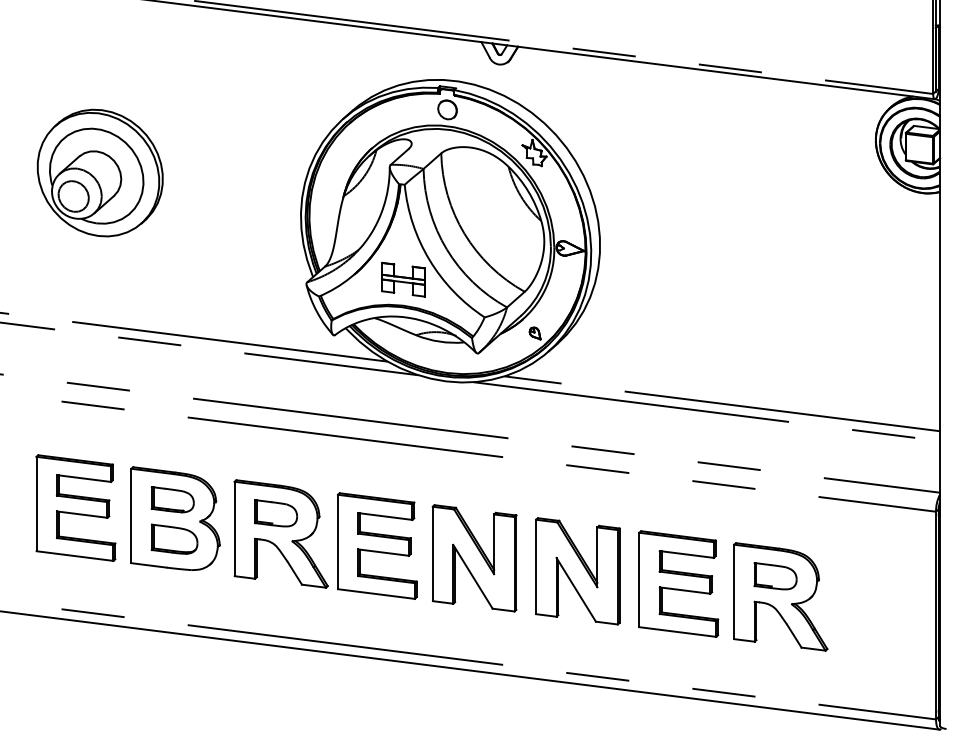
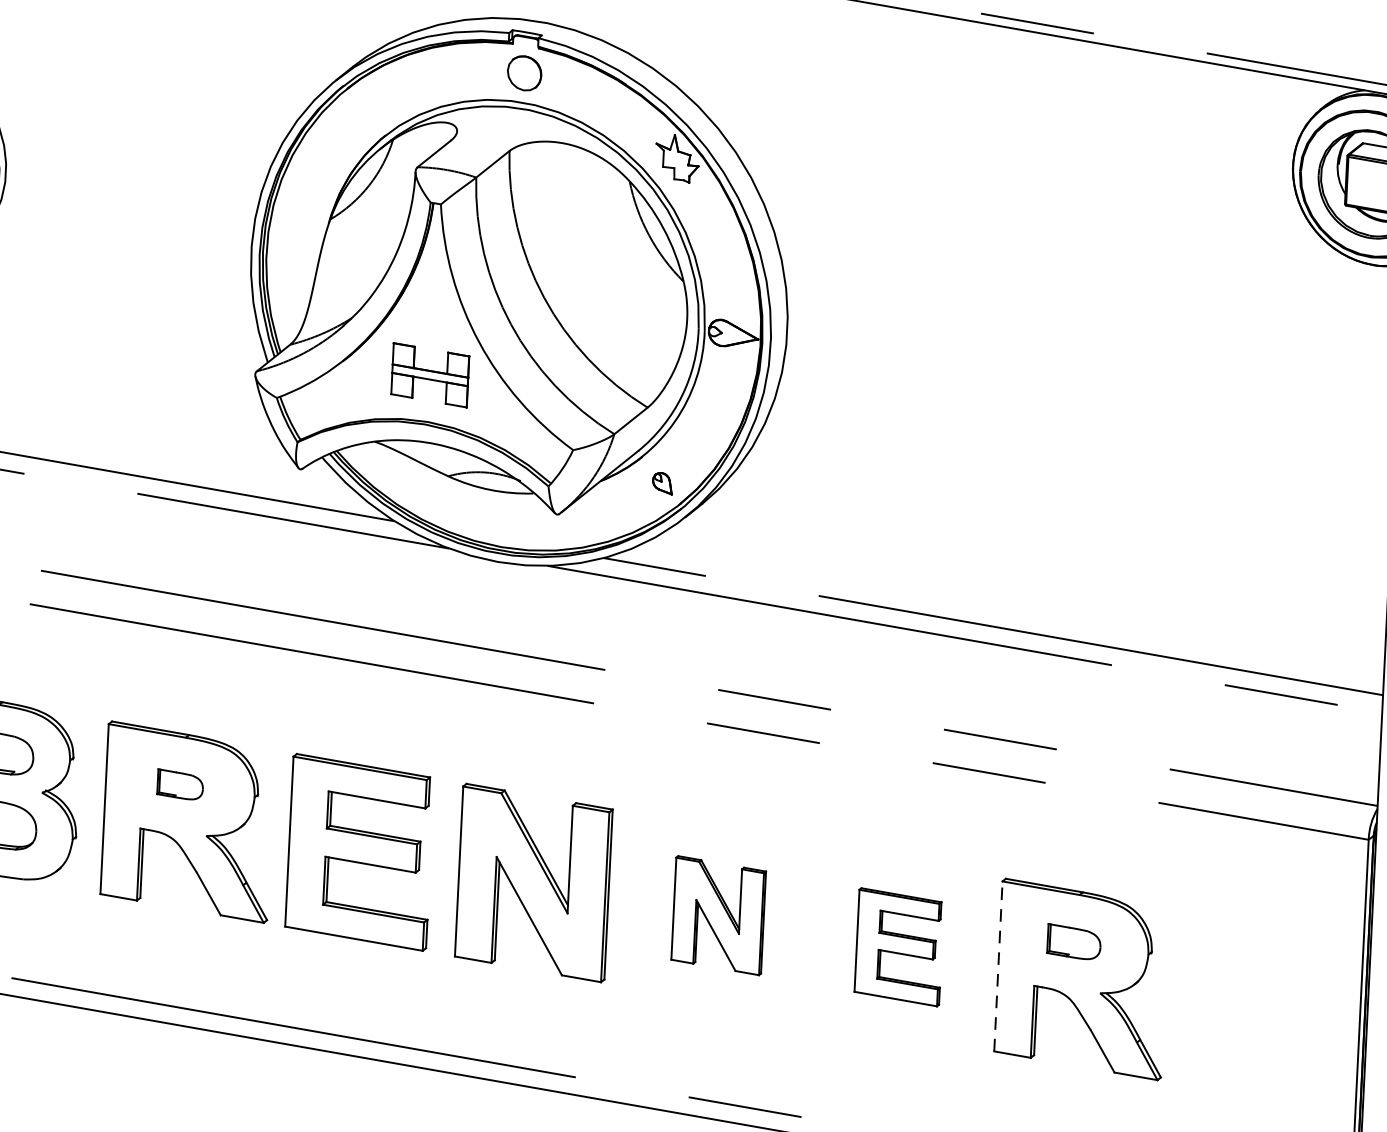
part: (275, 513) -> (179, 784), size x0.6
part: (577, 571) -> (717, 915), size x0.6
part: (775, 576) -> (1073, 942), size x0.7
part: (678, 583) -> (898, 946), size x0.6
line: (734, 591) -> (998, 965), solid -> dashed

